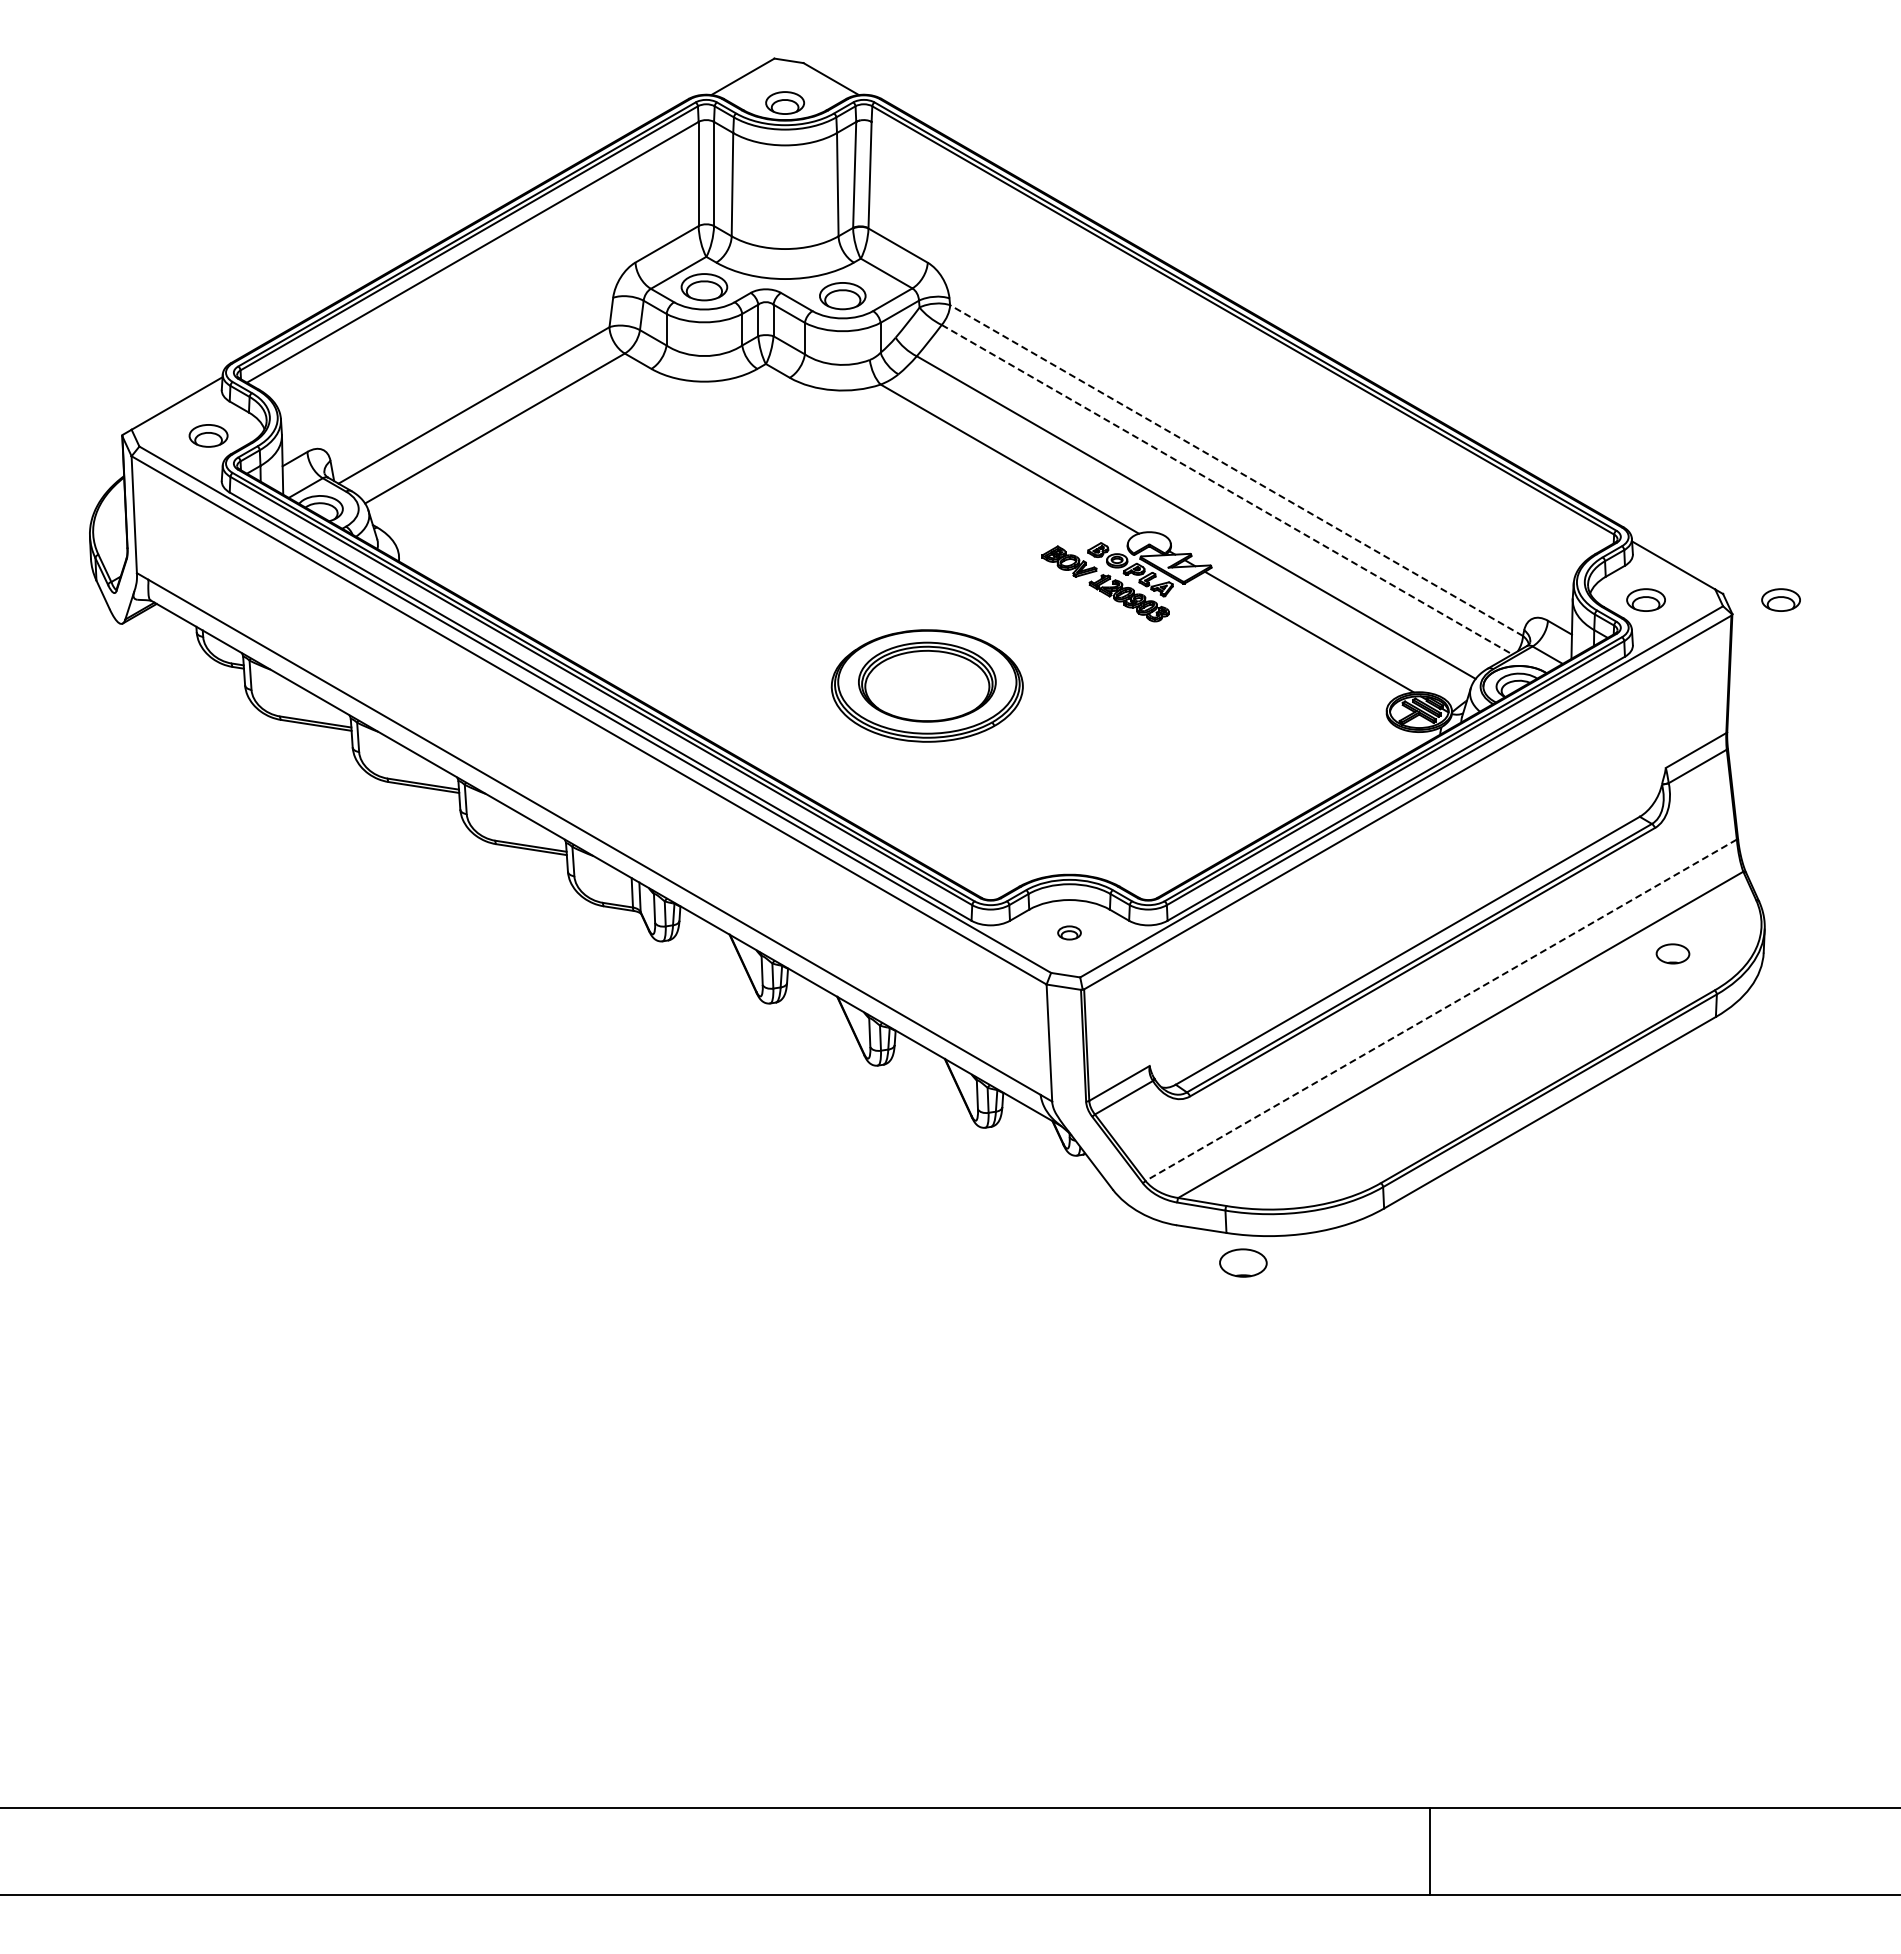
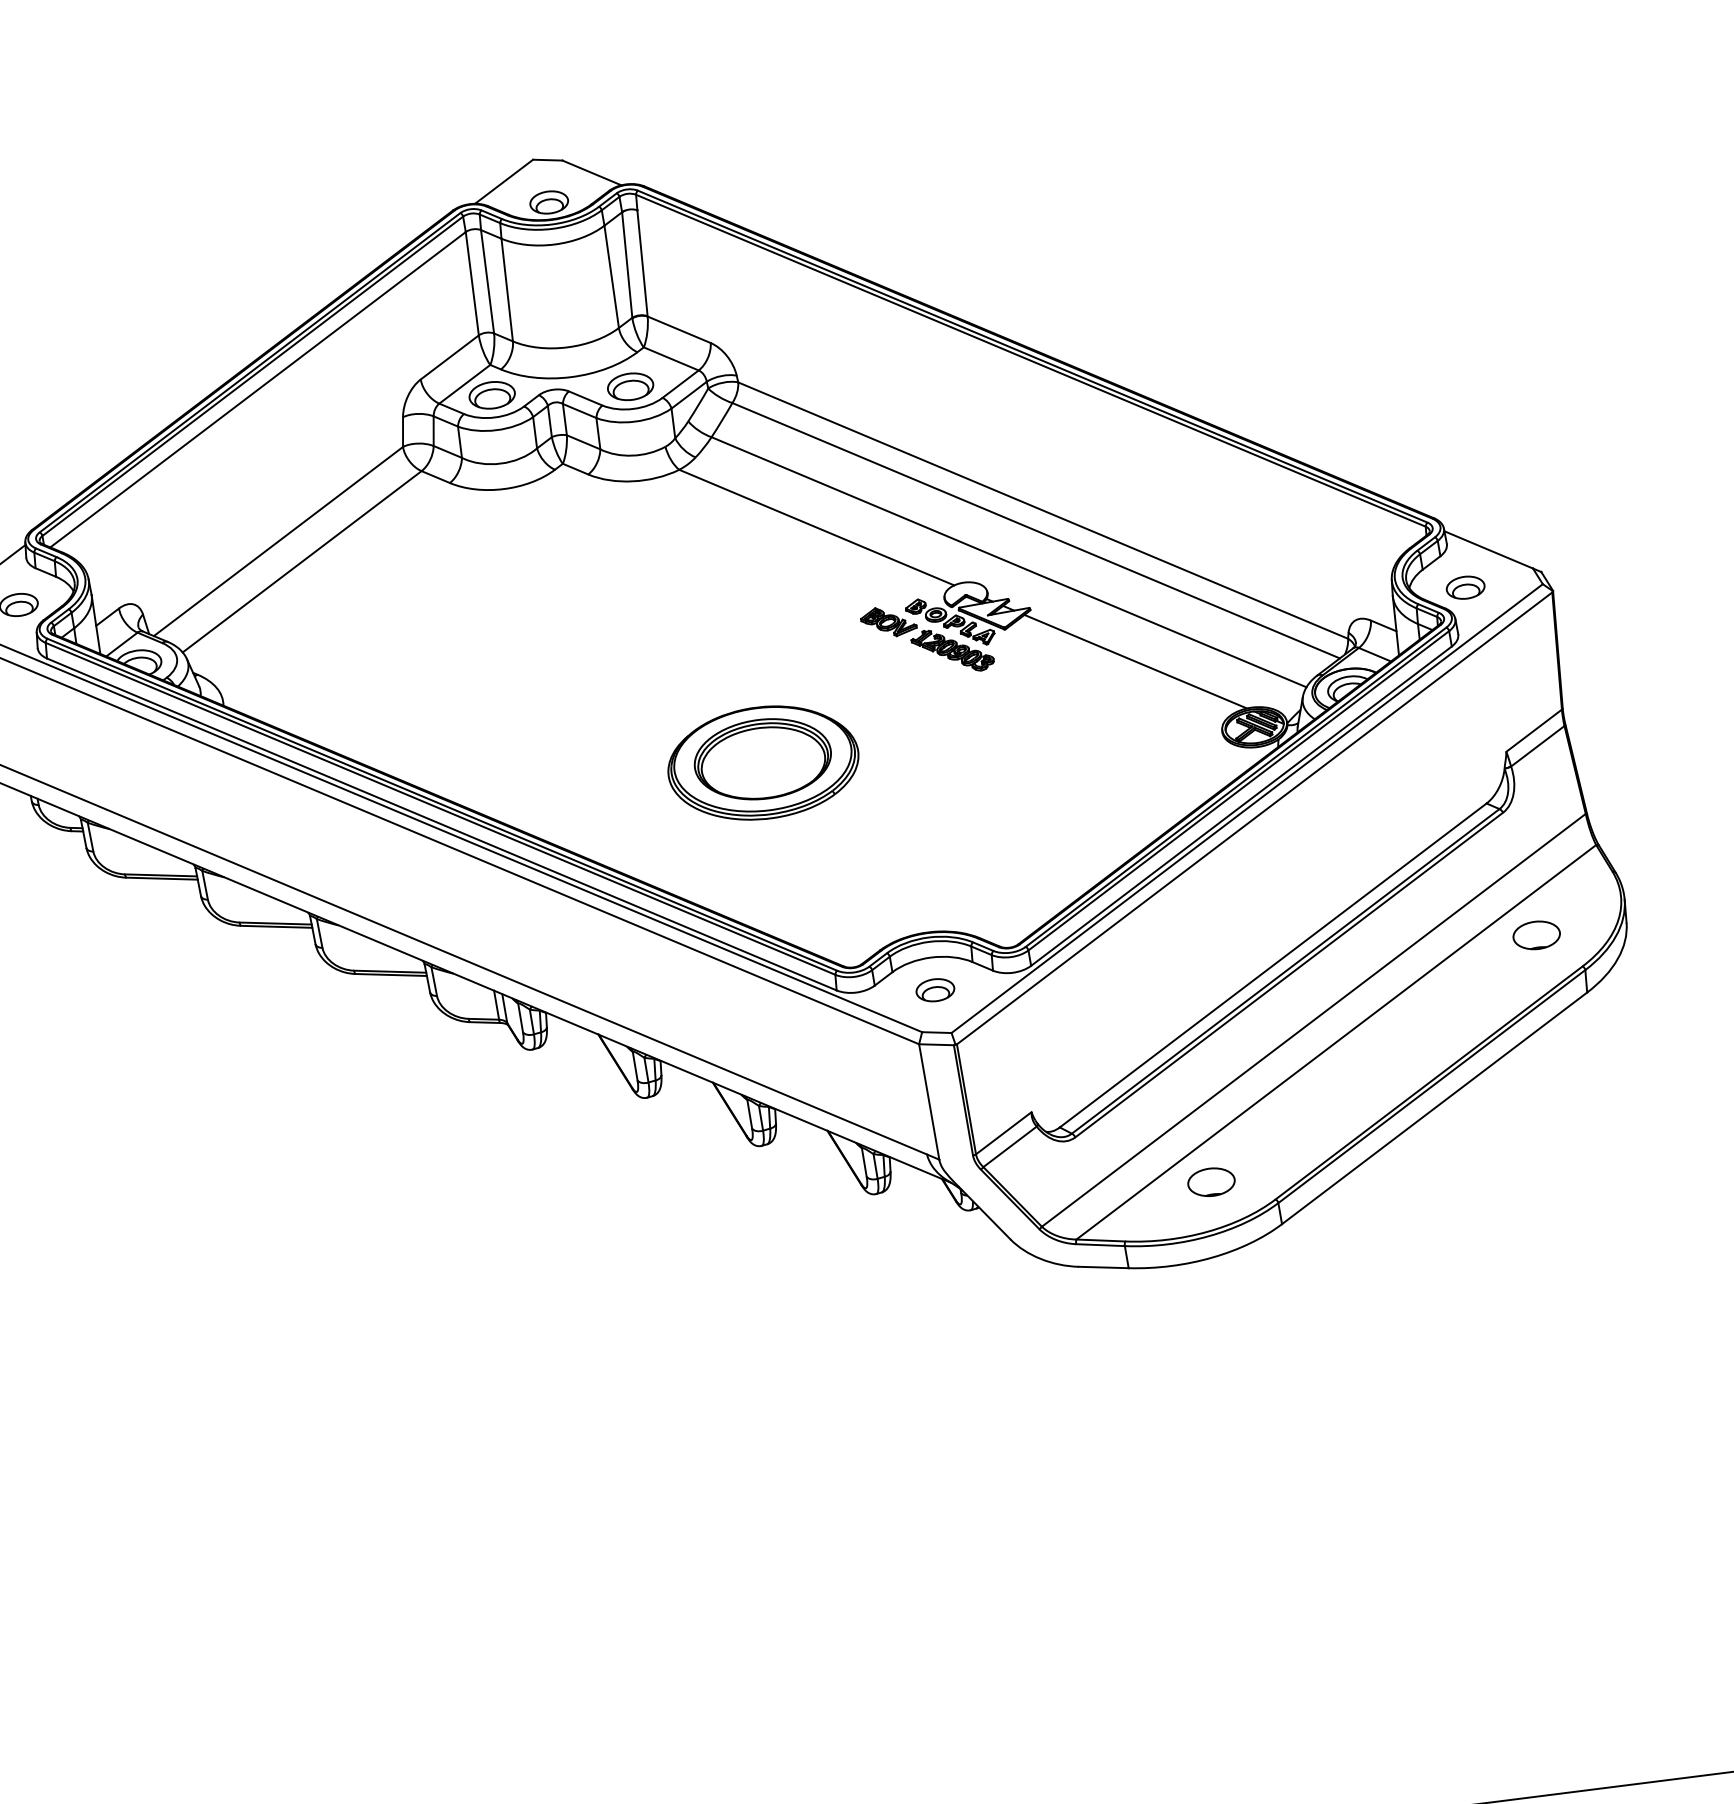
line: (1236, 470) -> (1043, 510), dashed -> solid
line: (1227, 489) -> (1036, 530), dashed -> solid
part: (1780, 599) -> (1598, 570), removed
part: (1069, 932) -> (935, 989), size x1.67
part: (1672, 953) -> (1536, 935), size x1.43
line: (1440, 1010) -> (1313, 1020), dashed -> solid
part: (1243, 1262) -> (1211, 1181), moved

